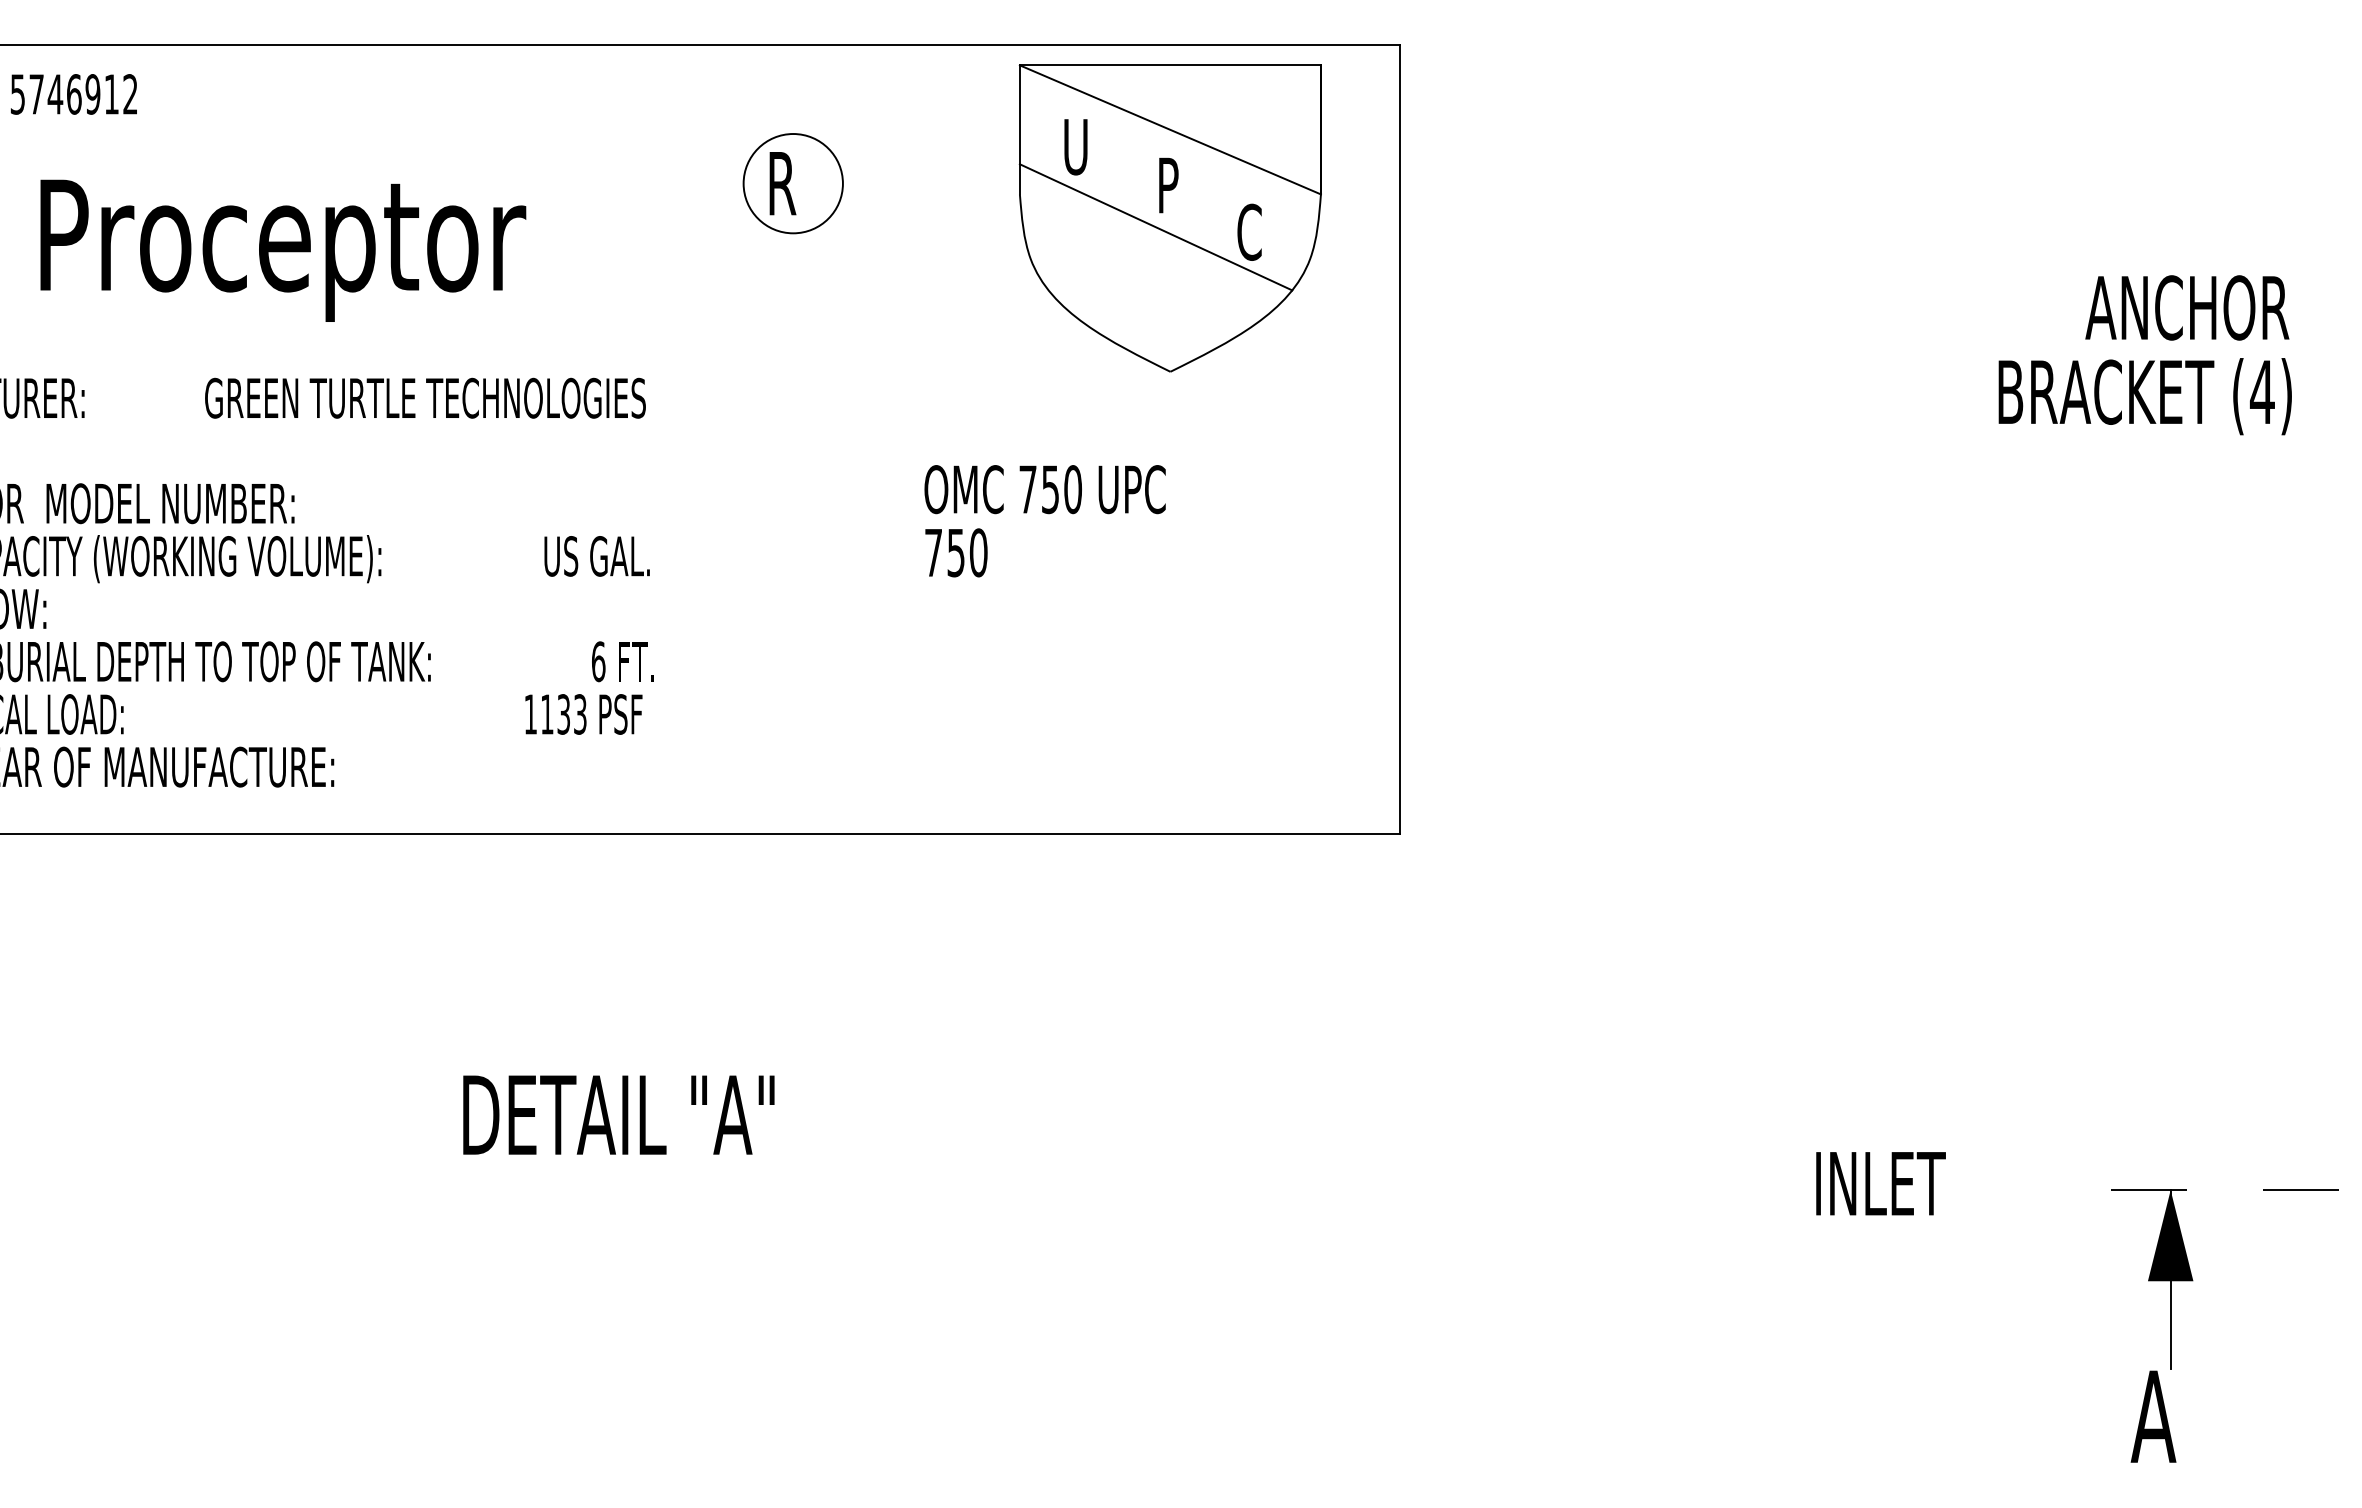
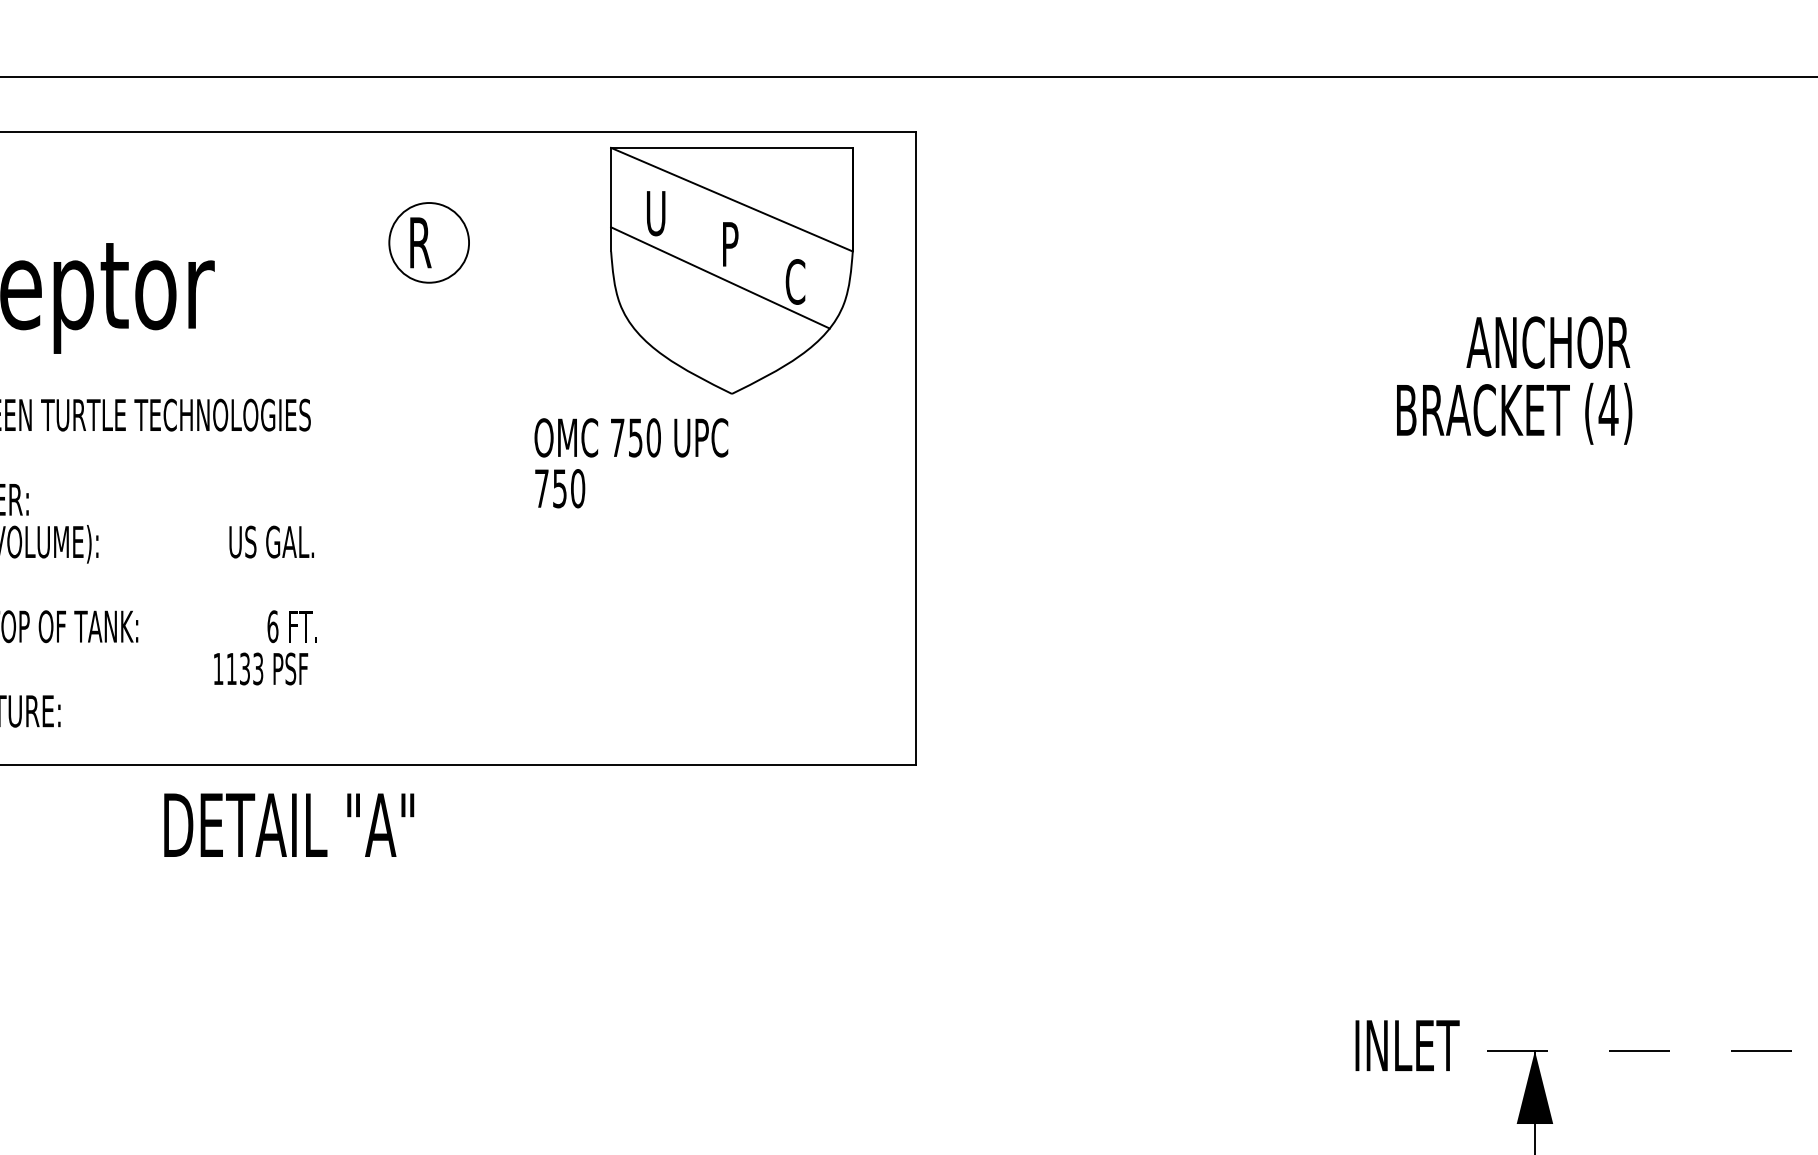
text: (1044, 521) -> (630, 463), moved
text: (618, 1114) -> (288, 824), moved
text: (1880, 1183) -> (1407, 1045), moved

